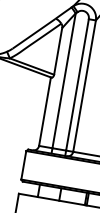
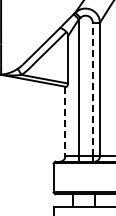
line: (77, 84) -> (92, 89), solid -> dashed
line: (45, 111) -> (65, 121), solid -> dashed

